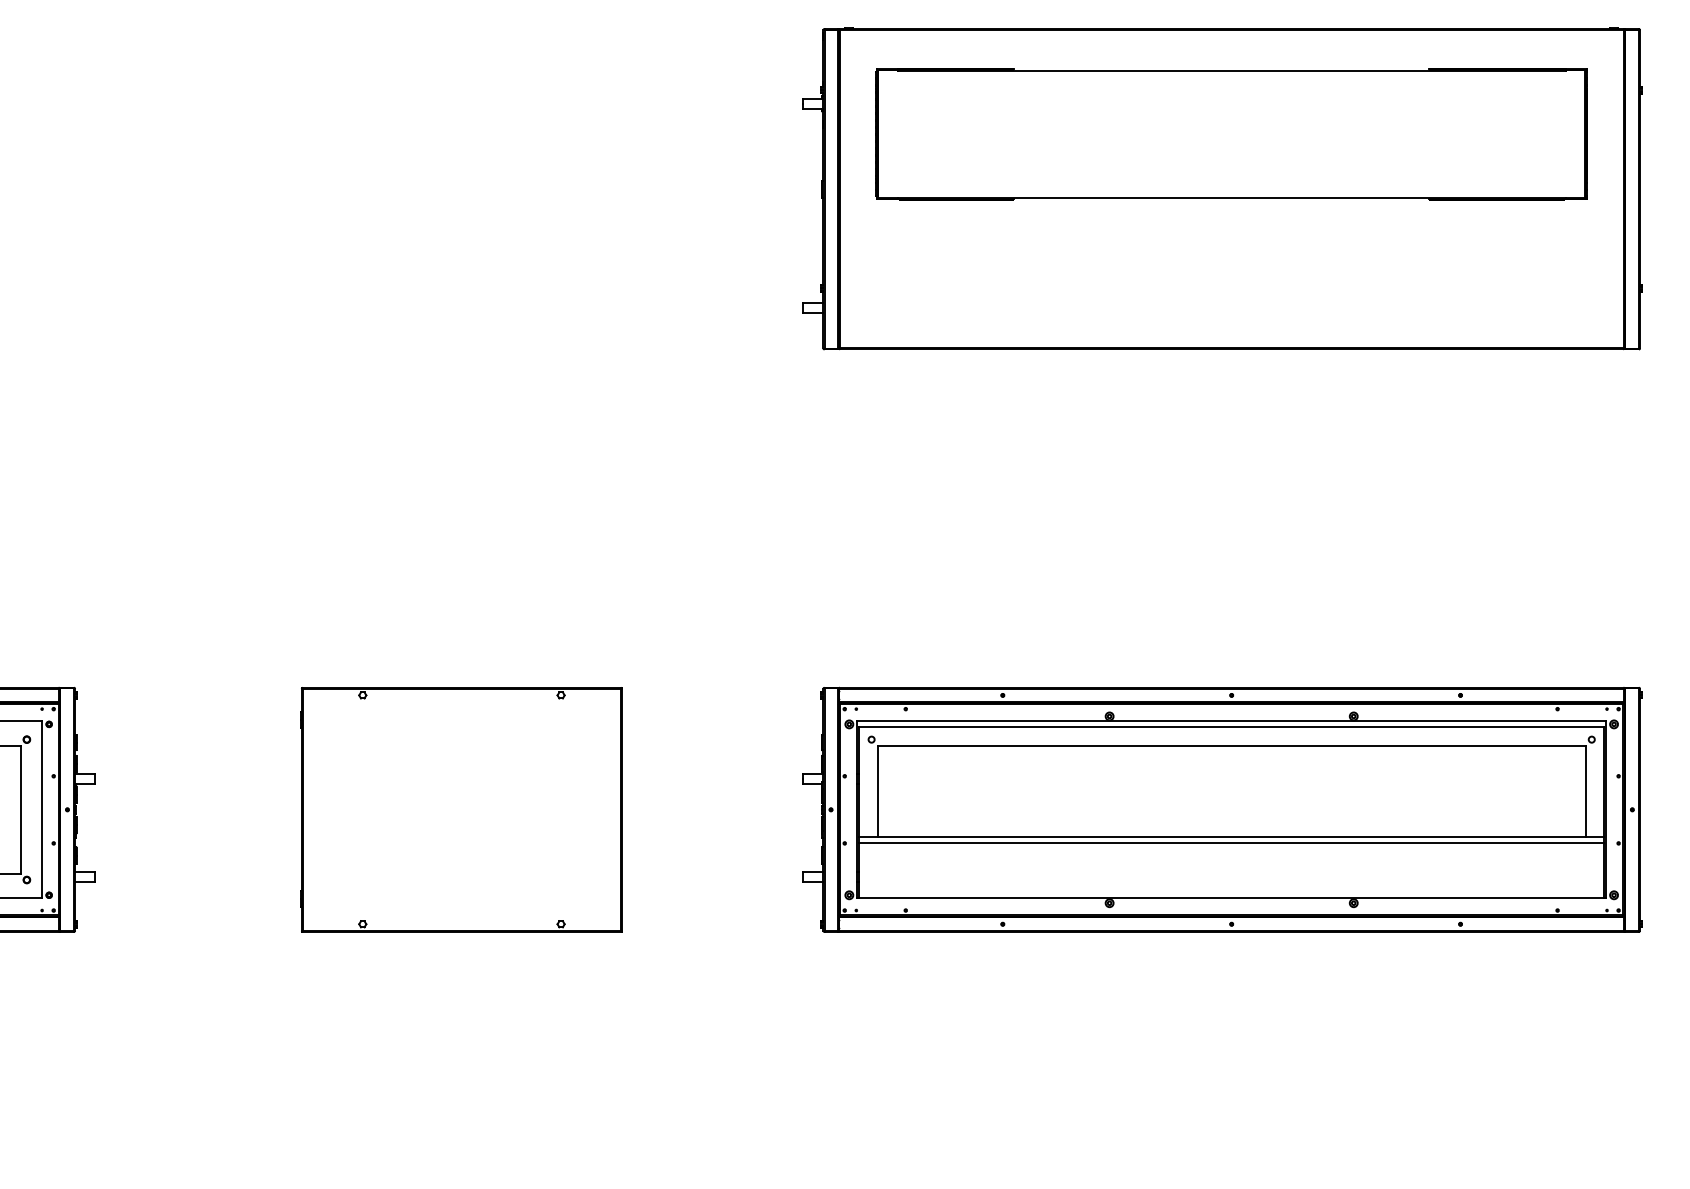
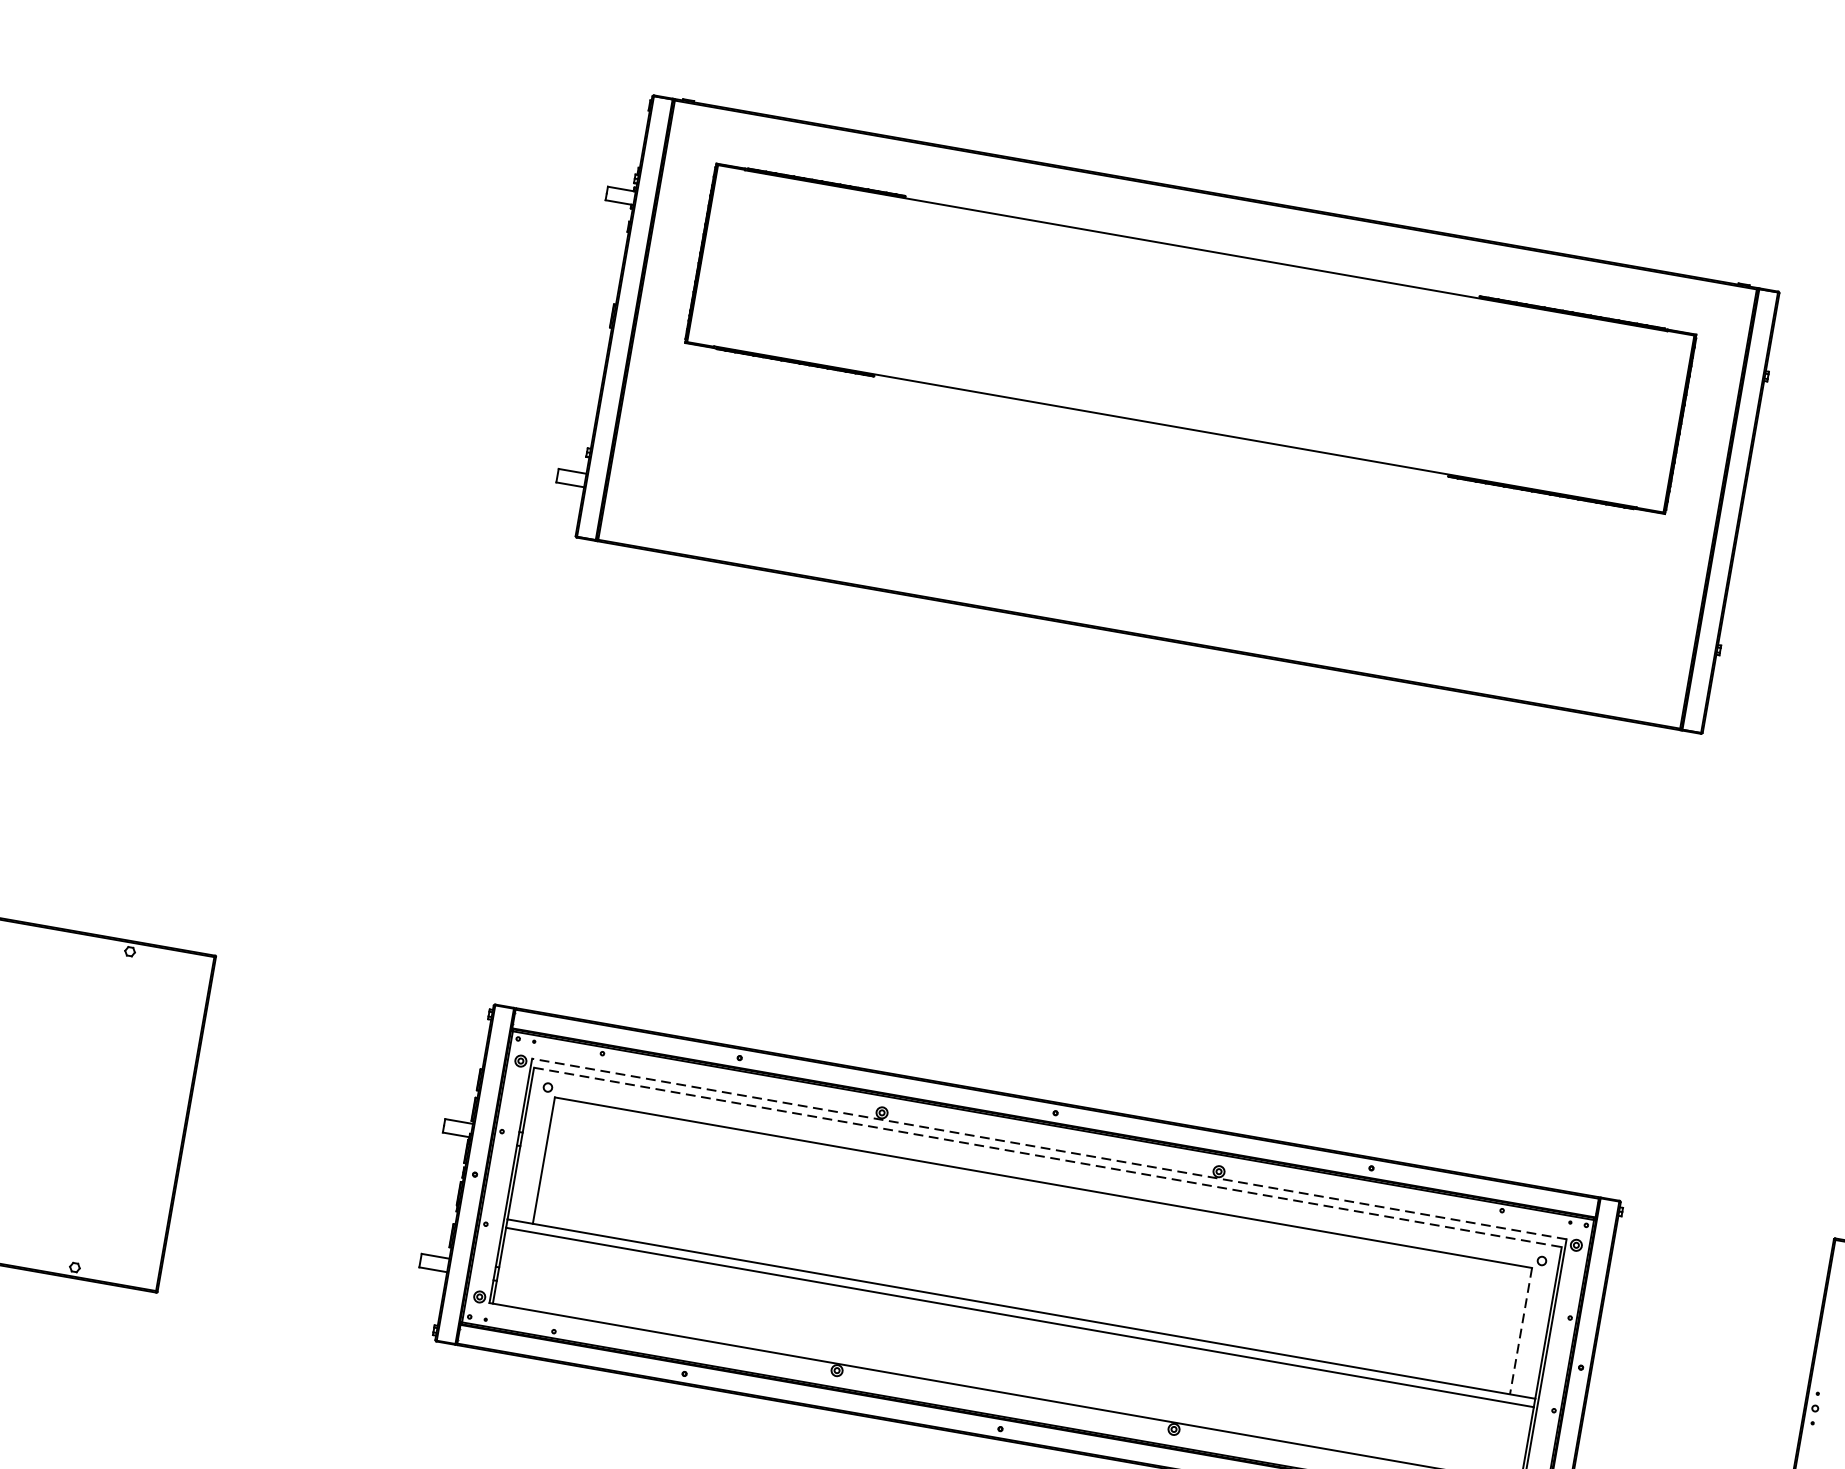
line: (1231, 721) -> (1049, 1149), solid -> dashed
line: (1232, 727) -> (1048, 1157), solid -> dashed
line: (1585, 791) -> (1520, 1331), solid -> dashed

